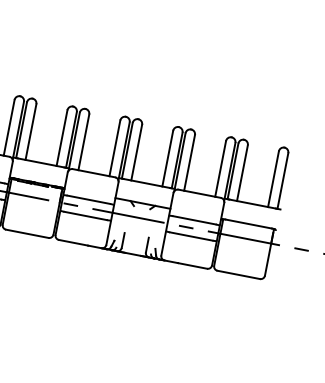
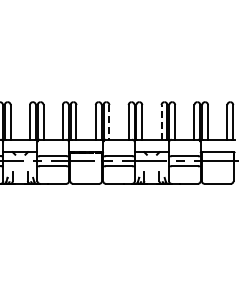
line: (84, 142) -> (109, 122), solid -> dashed
line: (167, 157) -> (161, 121), solid -> dashed

